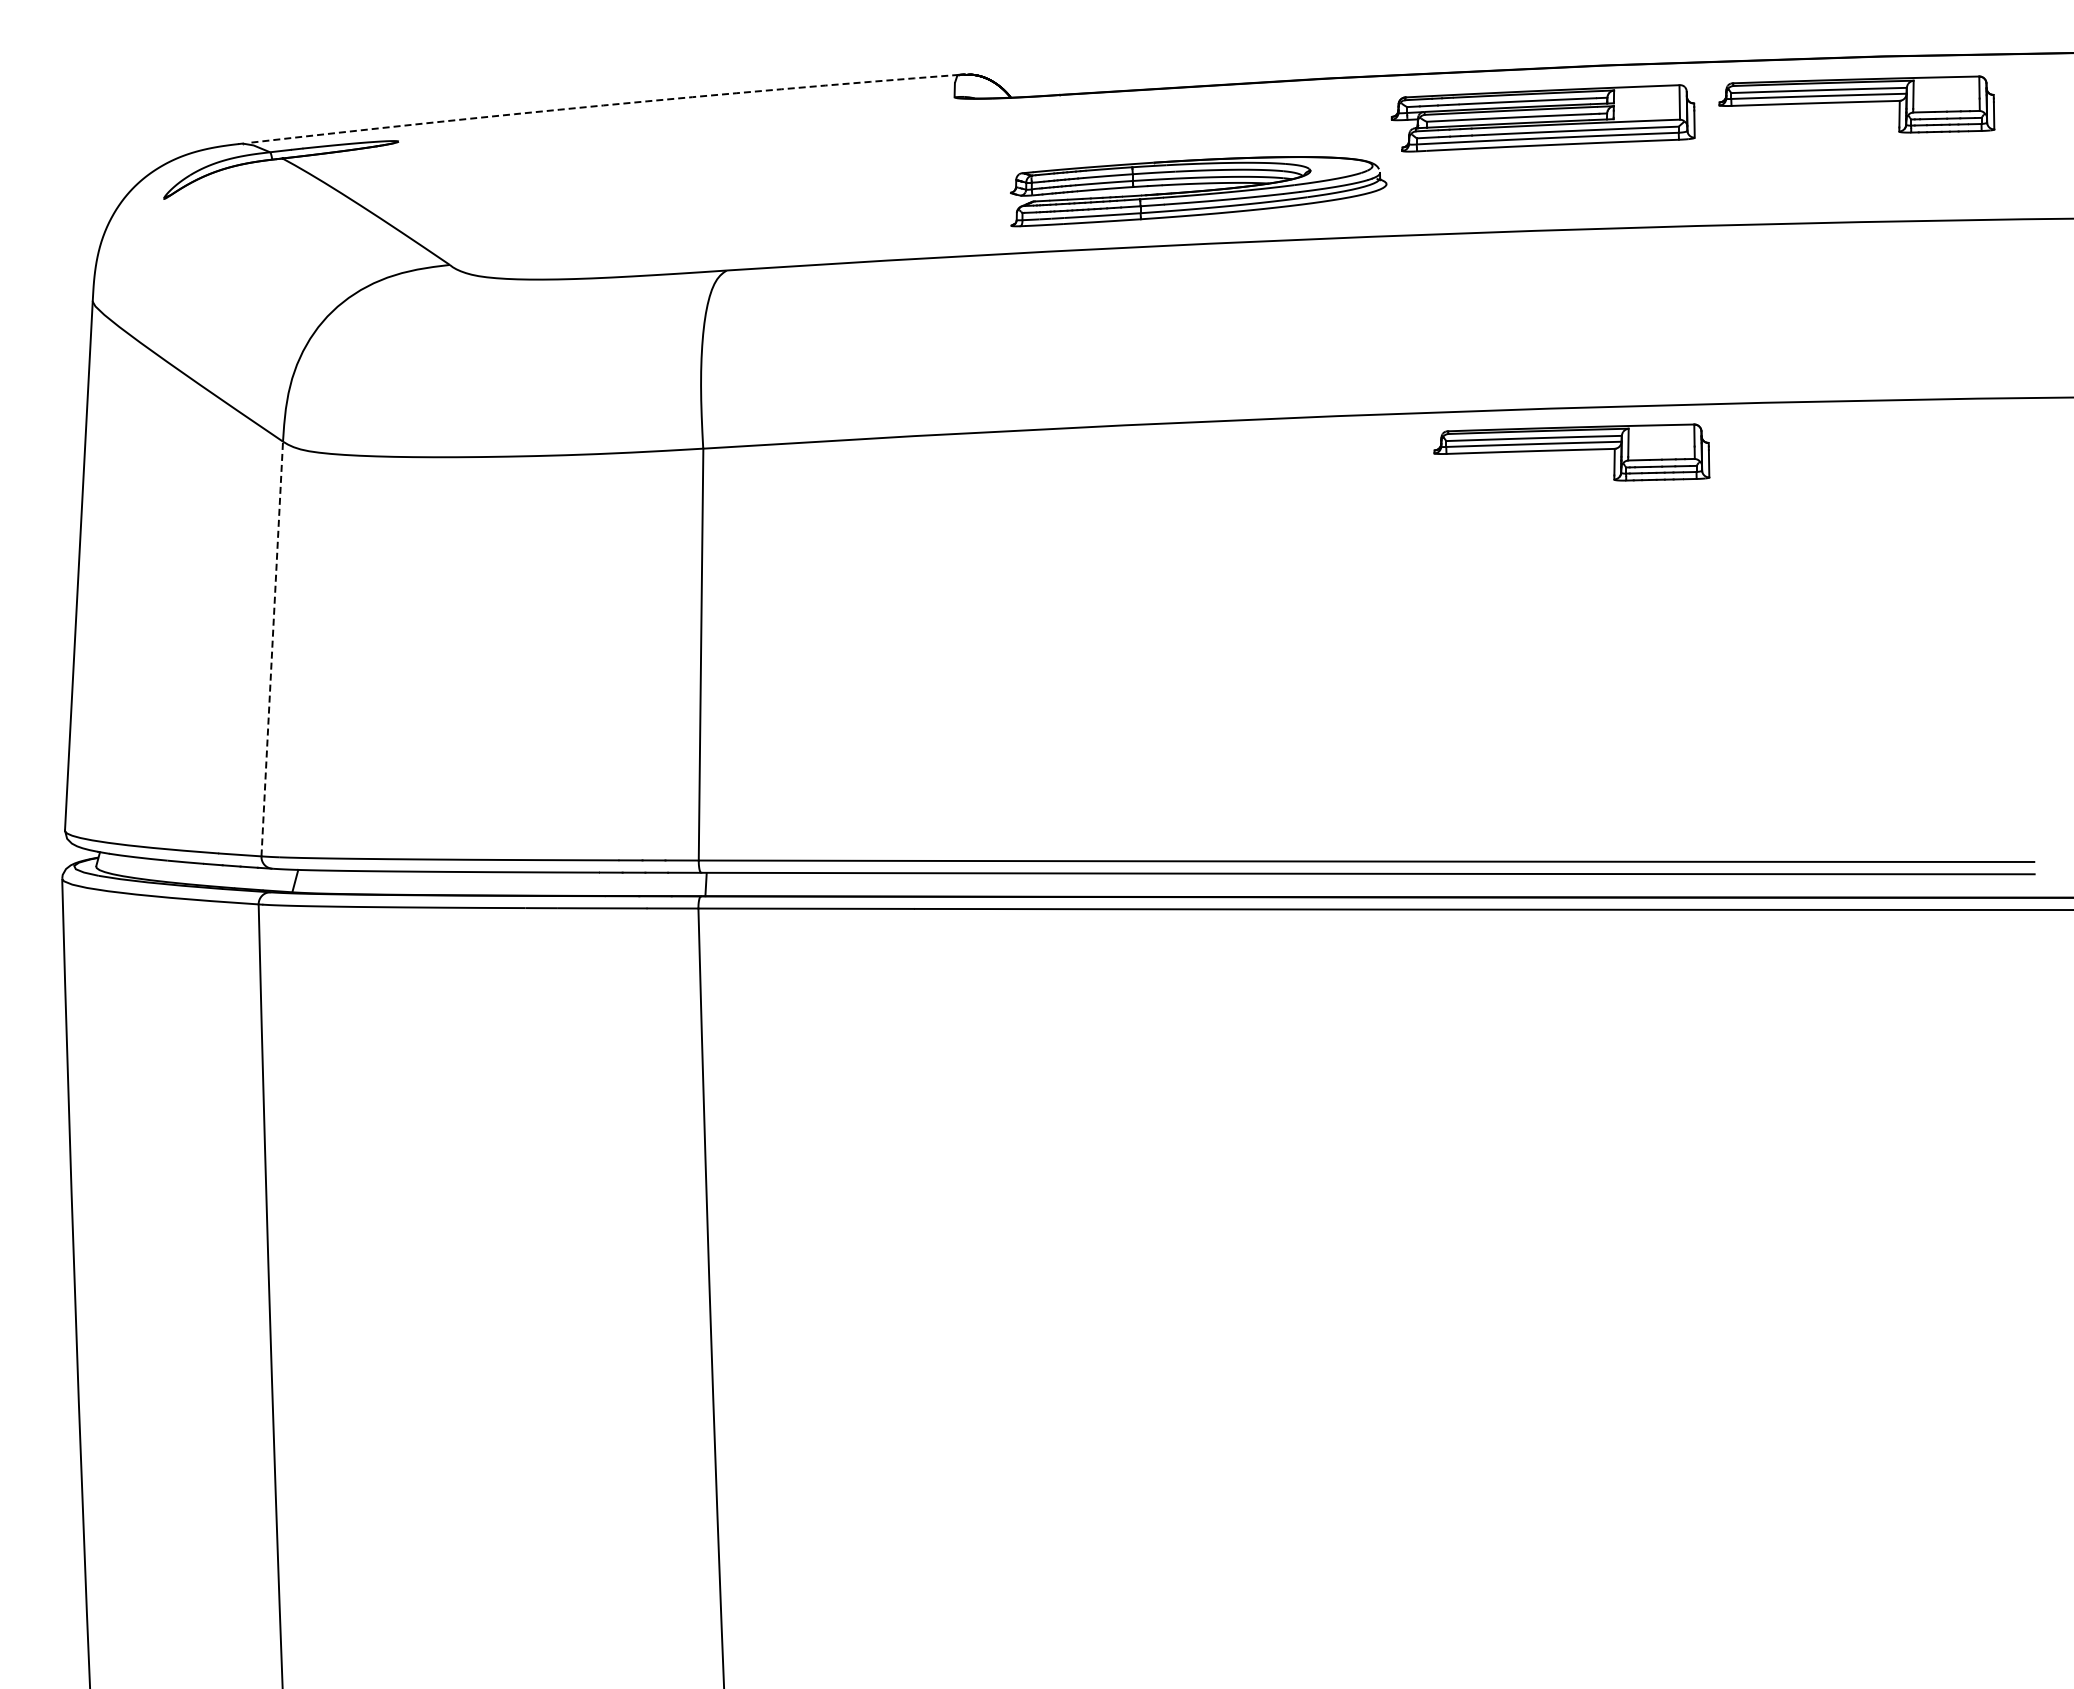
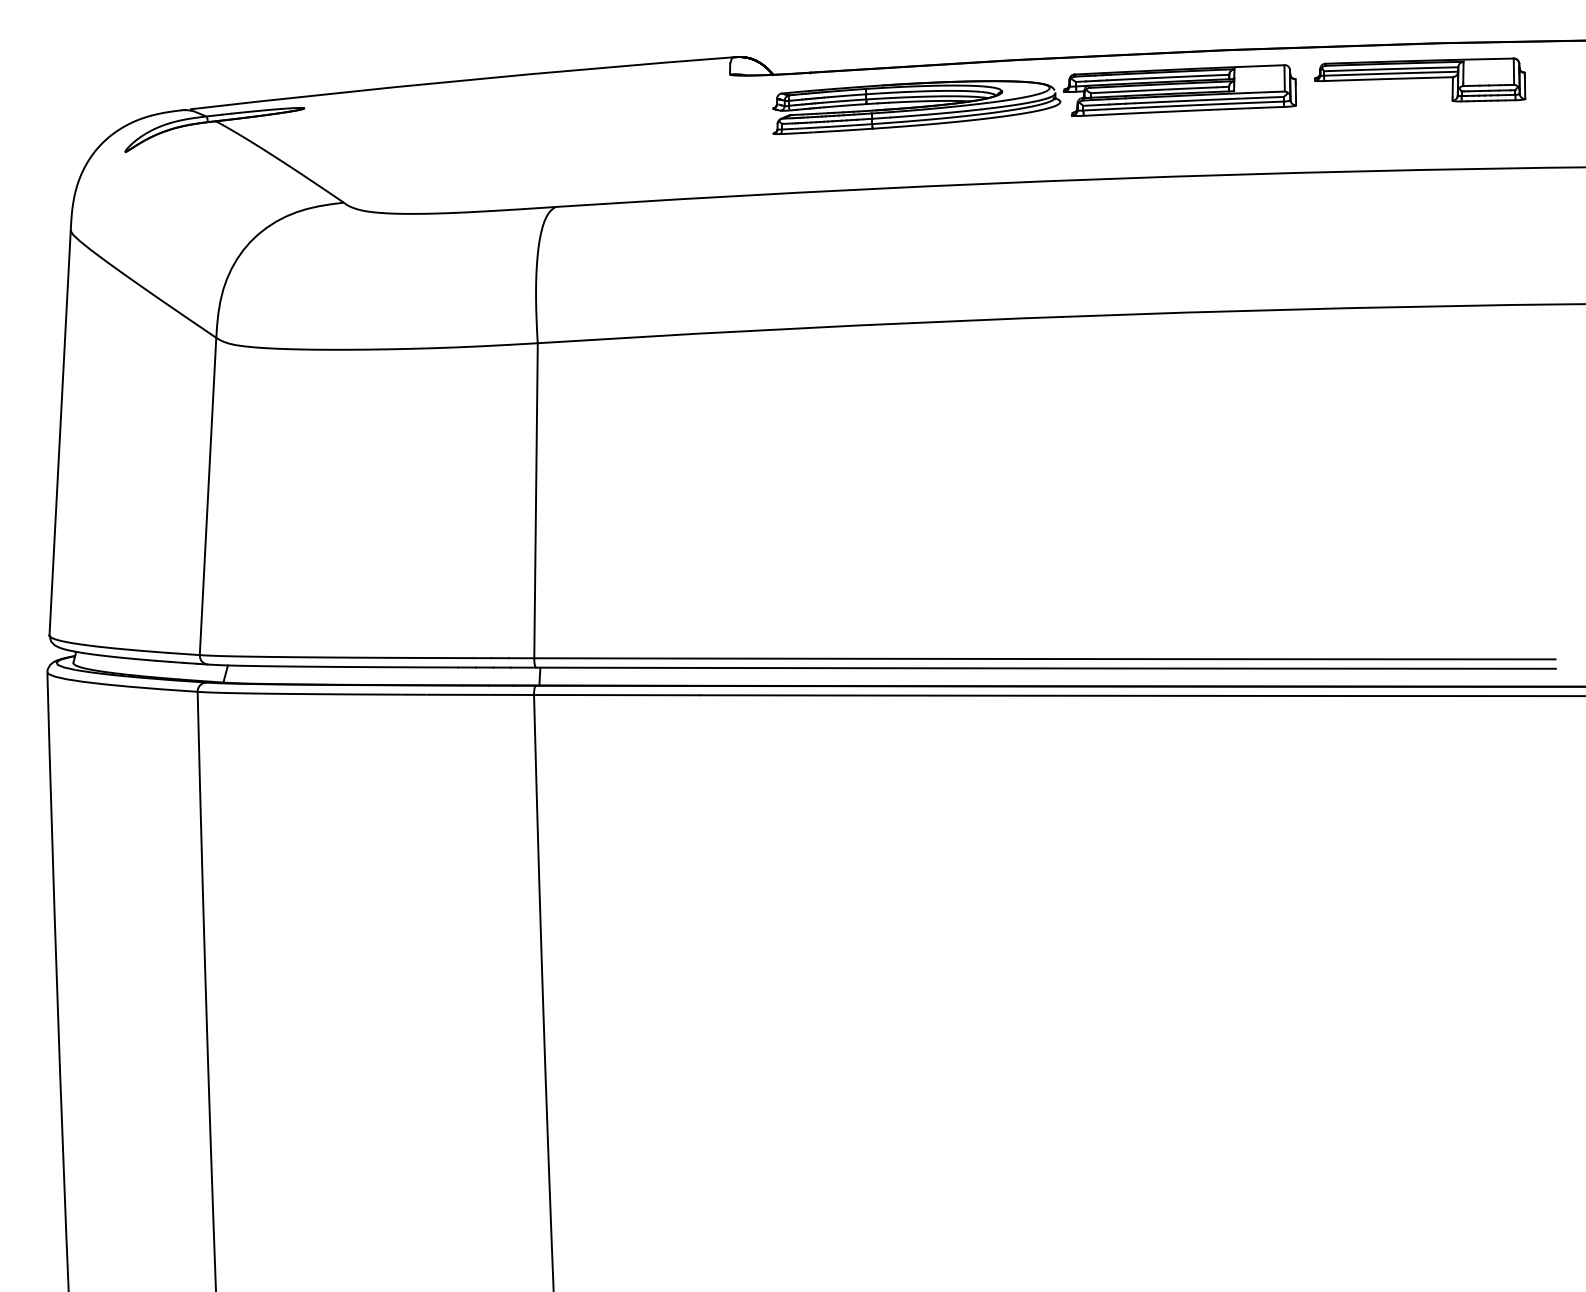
arc: (603, 105) -> (461, 80), dashed -> solid
part: (1198, 191) -> (916, 107), moved
part: (1571, 452) -> (1201, 346), removed
line: (272, 649) -> (208, 496), dashed -> solid

